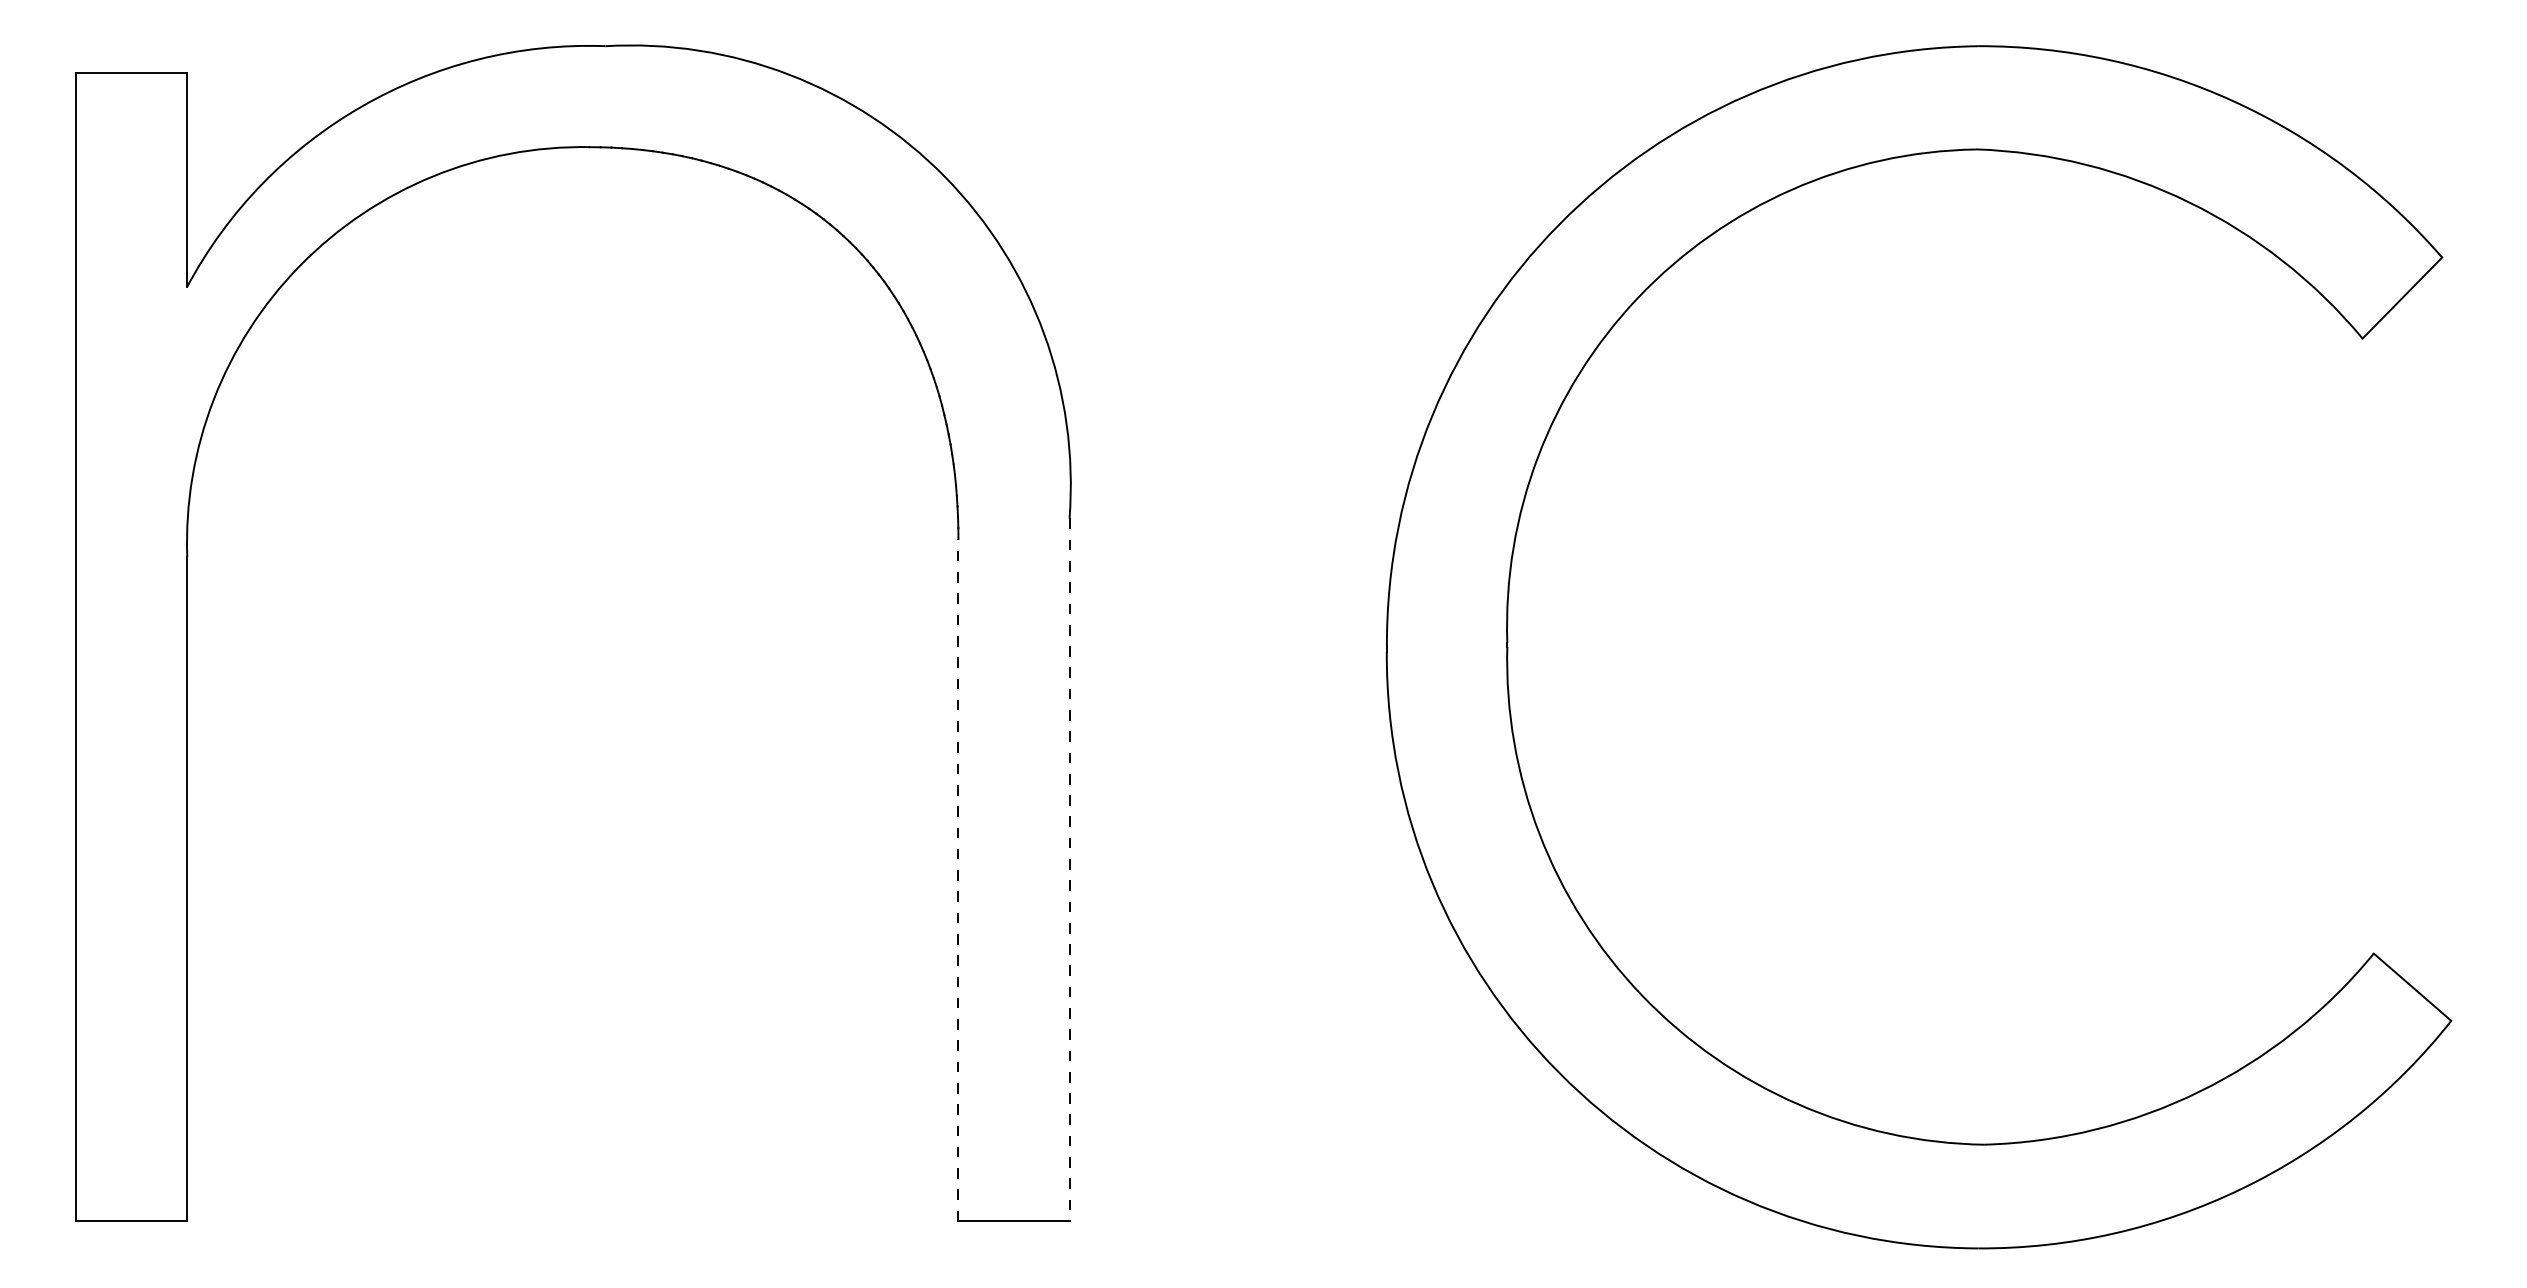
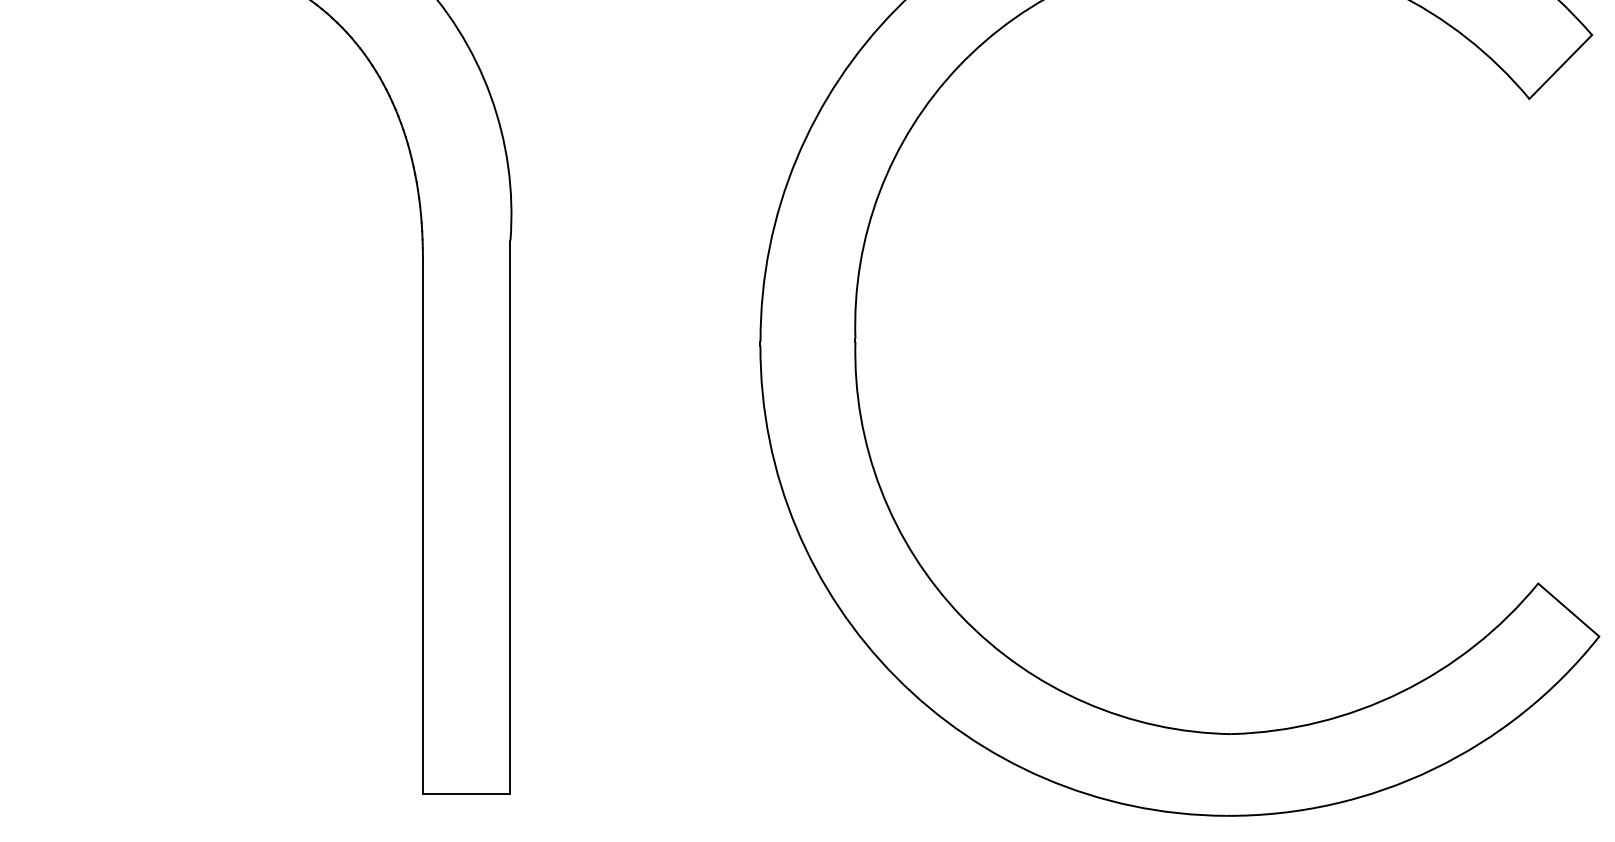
line: (1069, 870) -> (510, 518), dashed -> solid
line: (958, 879) -> (422, 525), dashed -> solid

